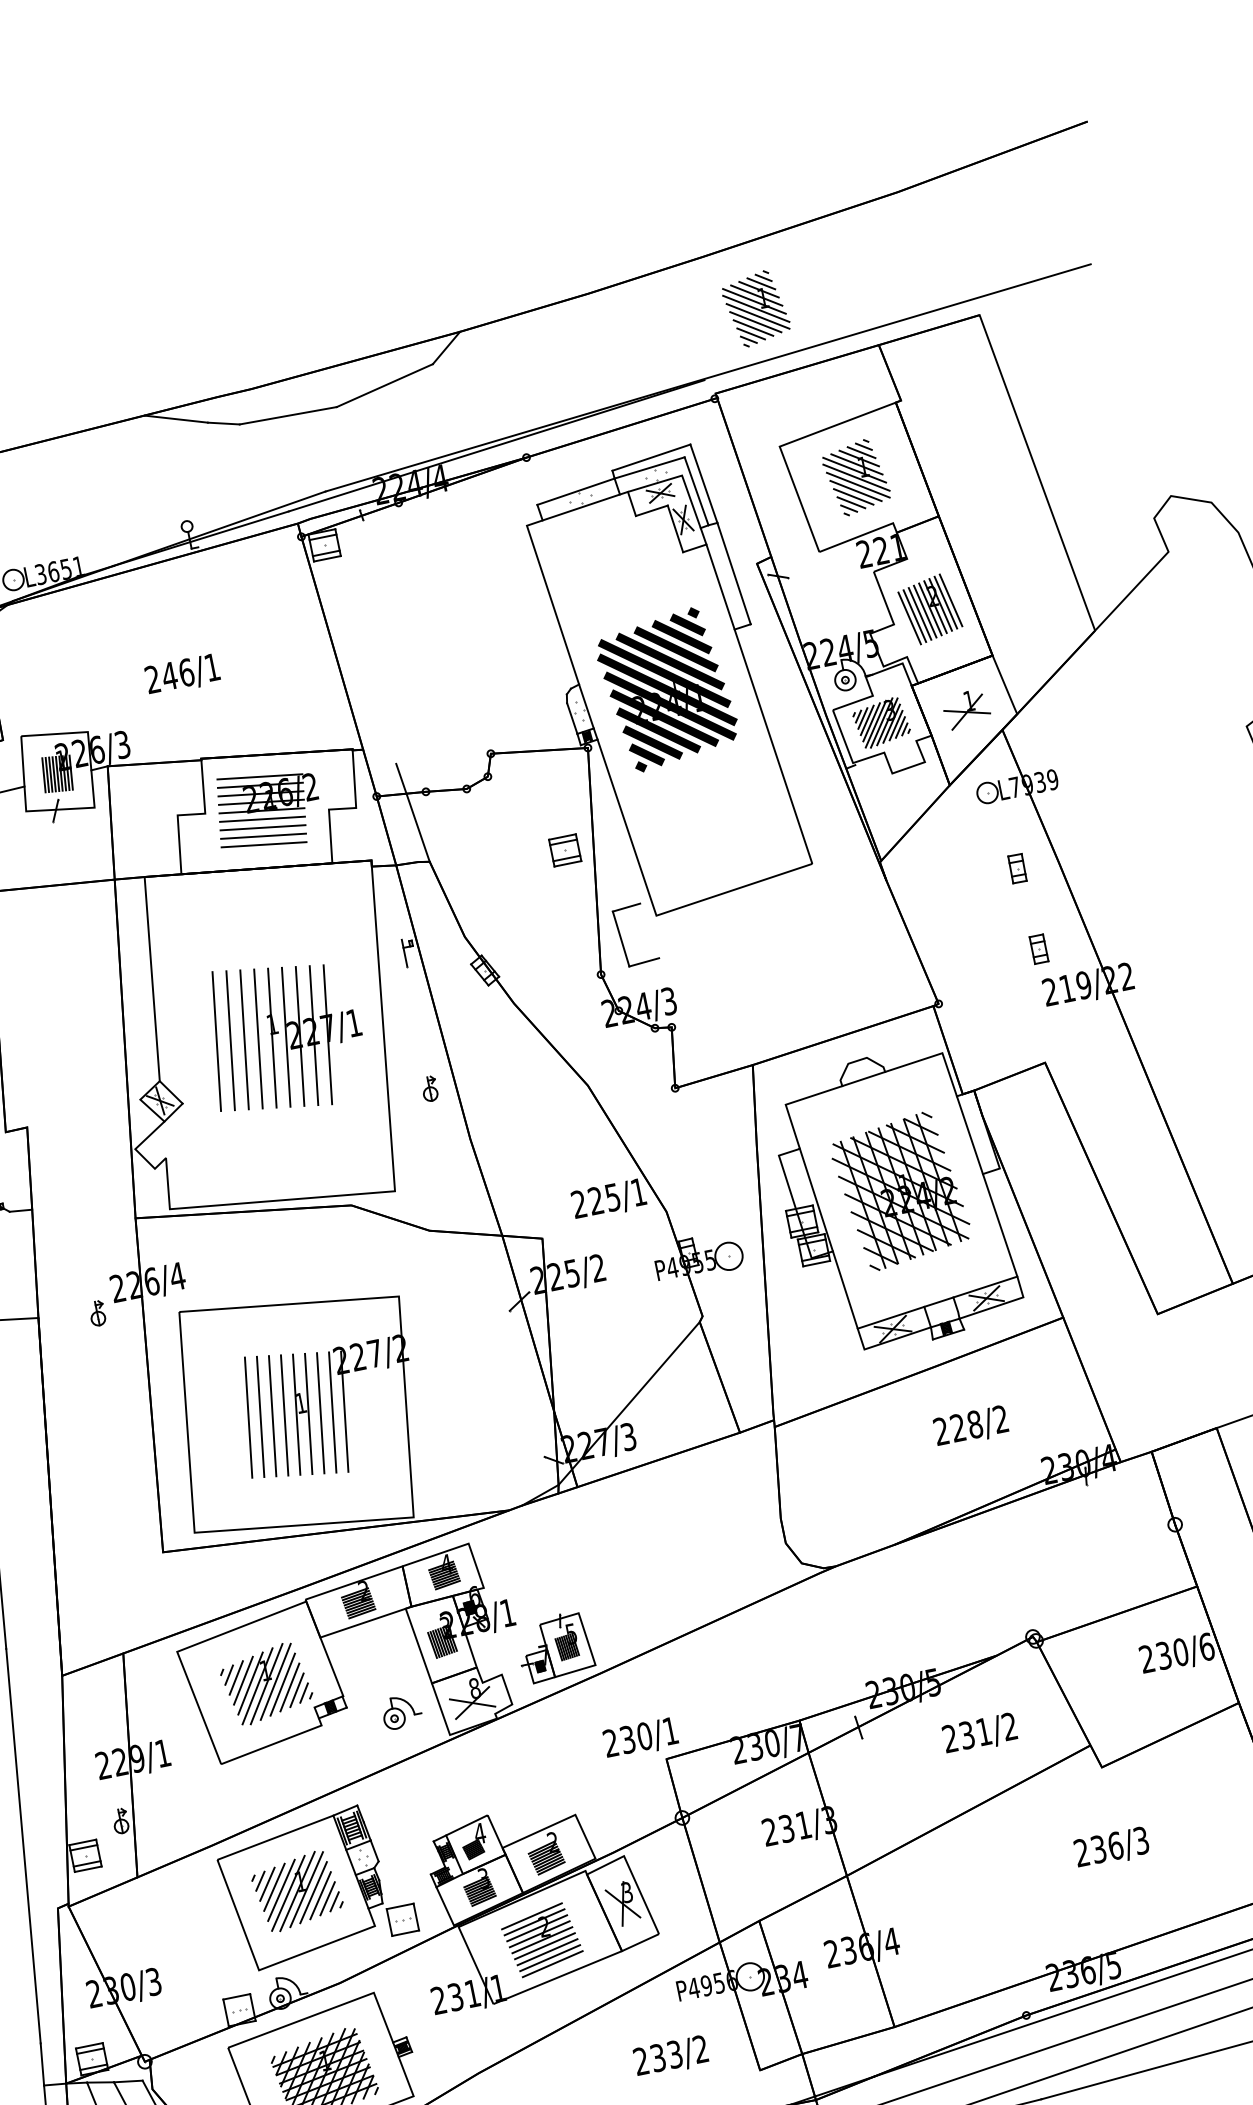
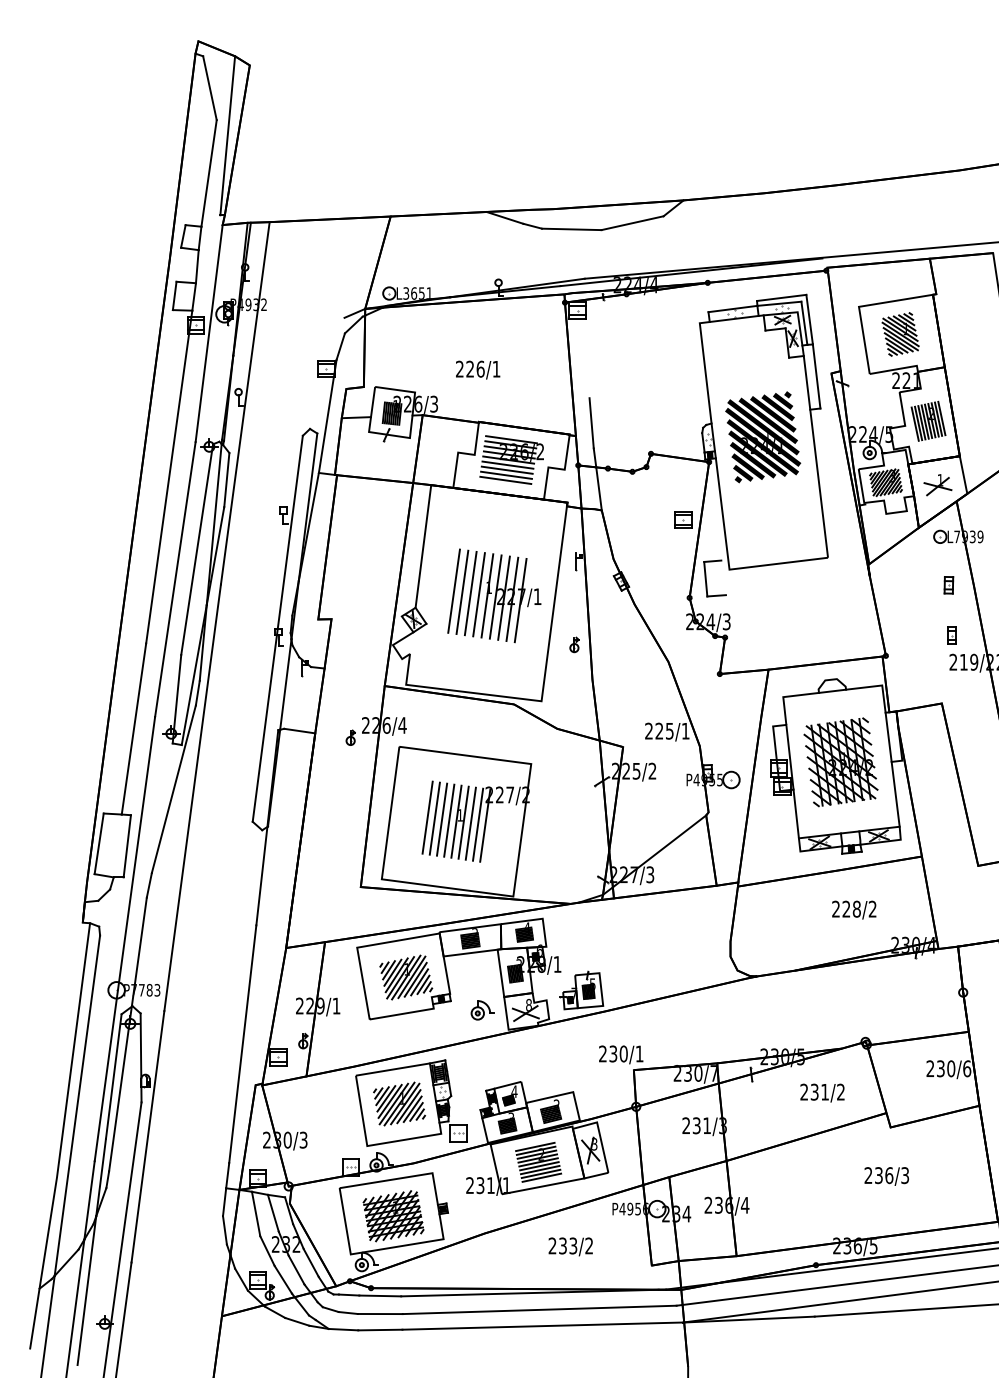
part: (755, 308) -> (861, 222), removed
text: (169, 674) -> (470, 368), 246/1 -> 226/1
line: (384, 724) -> (591, 423), added
text: (670, 2056) -> (570, 1246), moved

